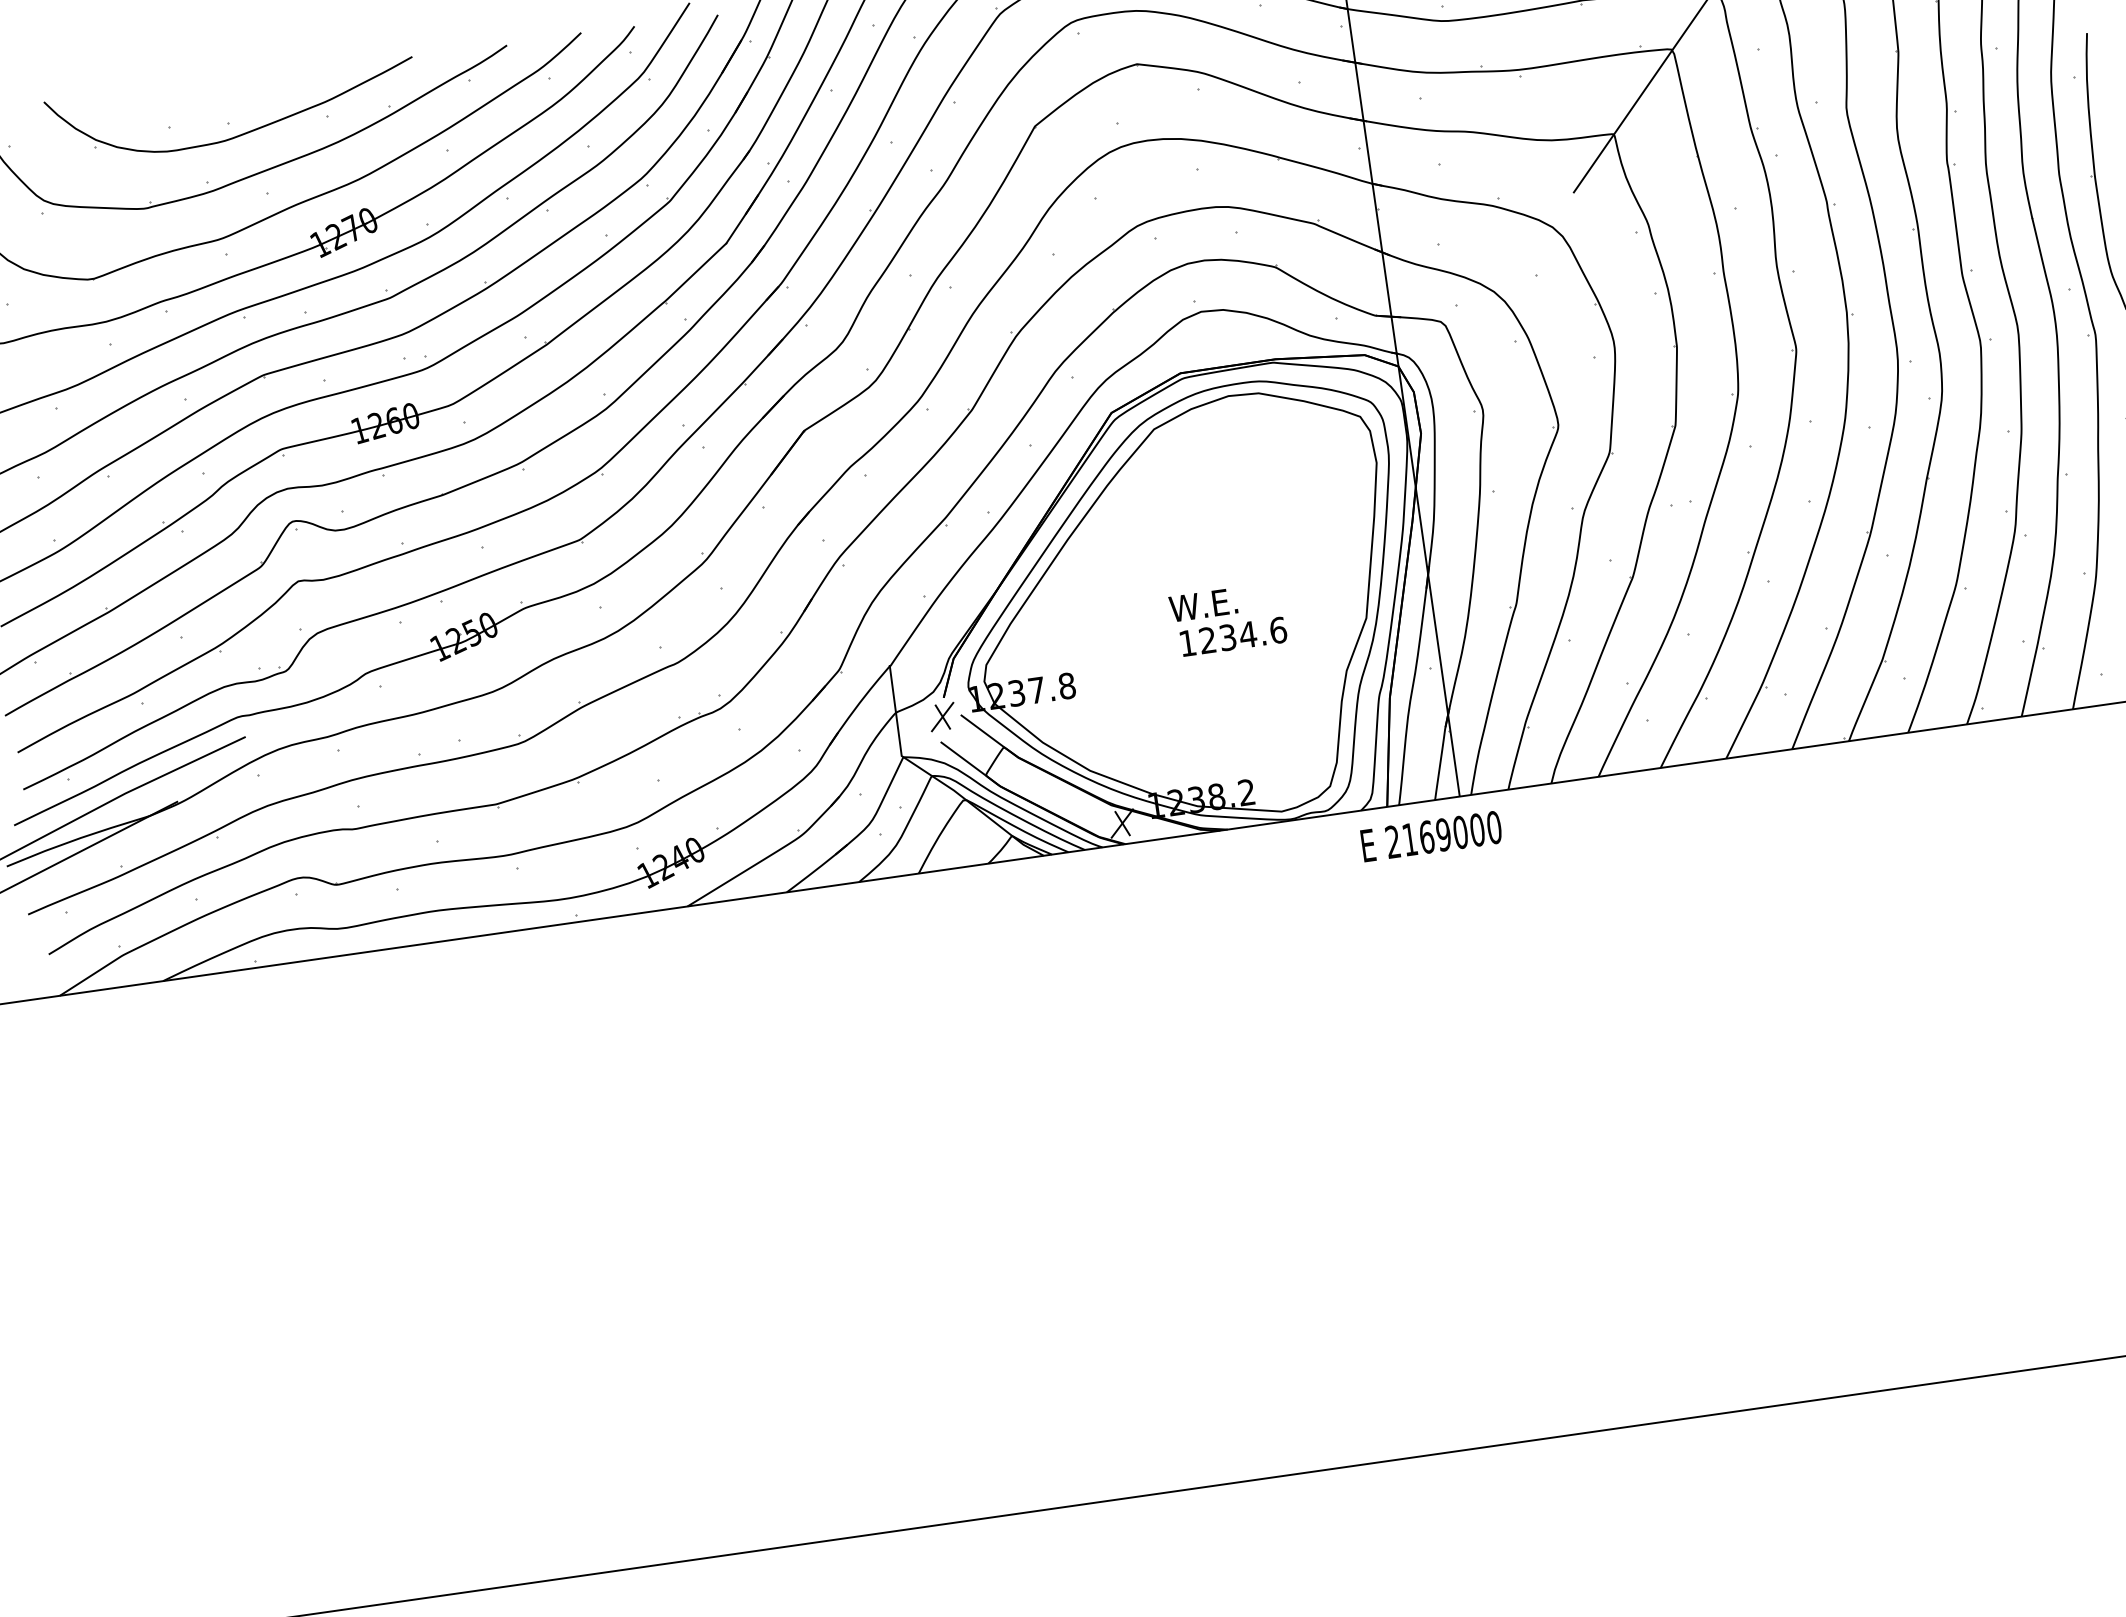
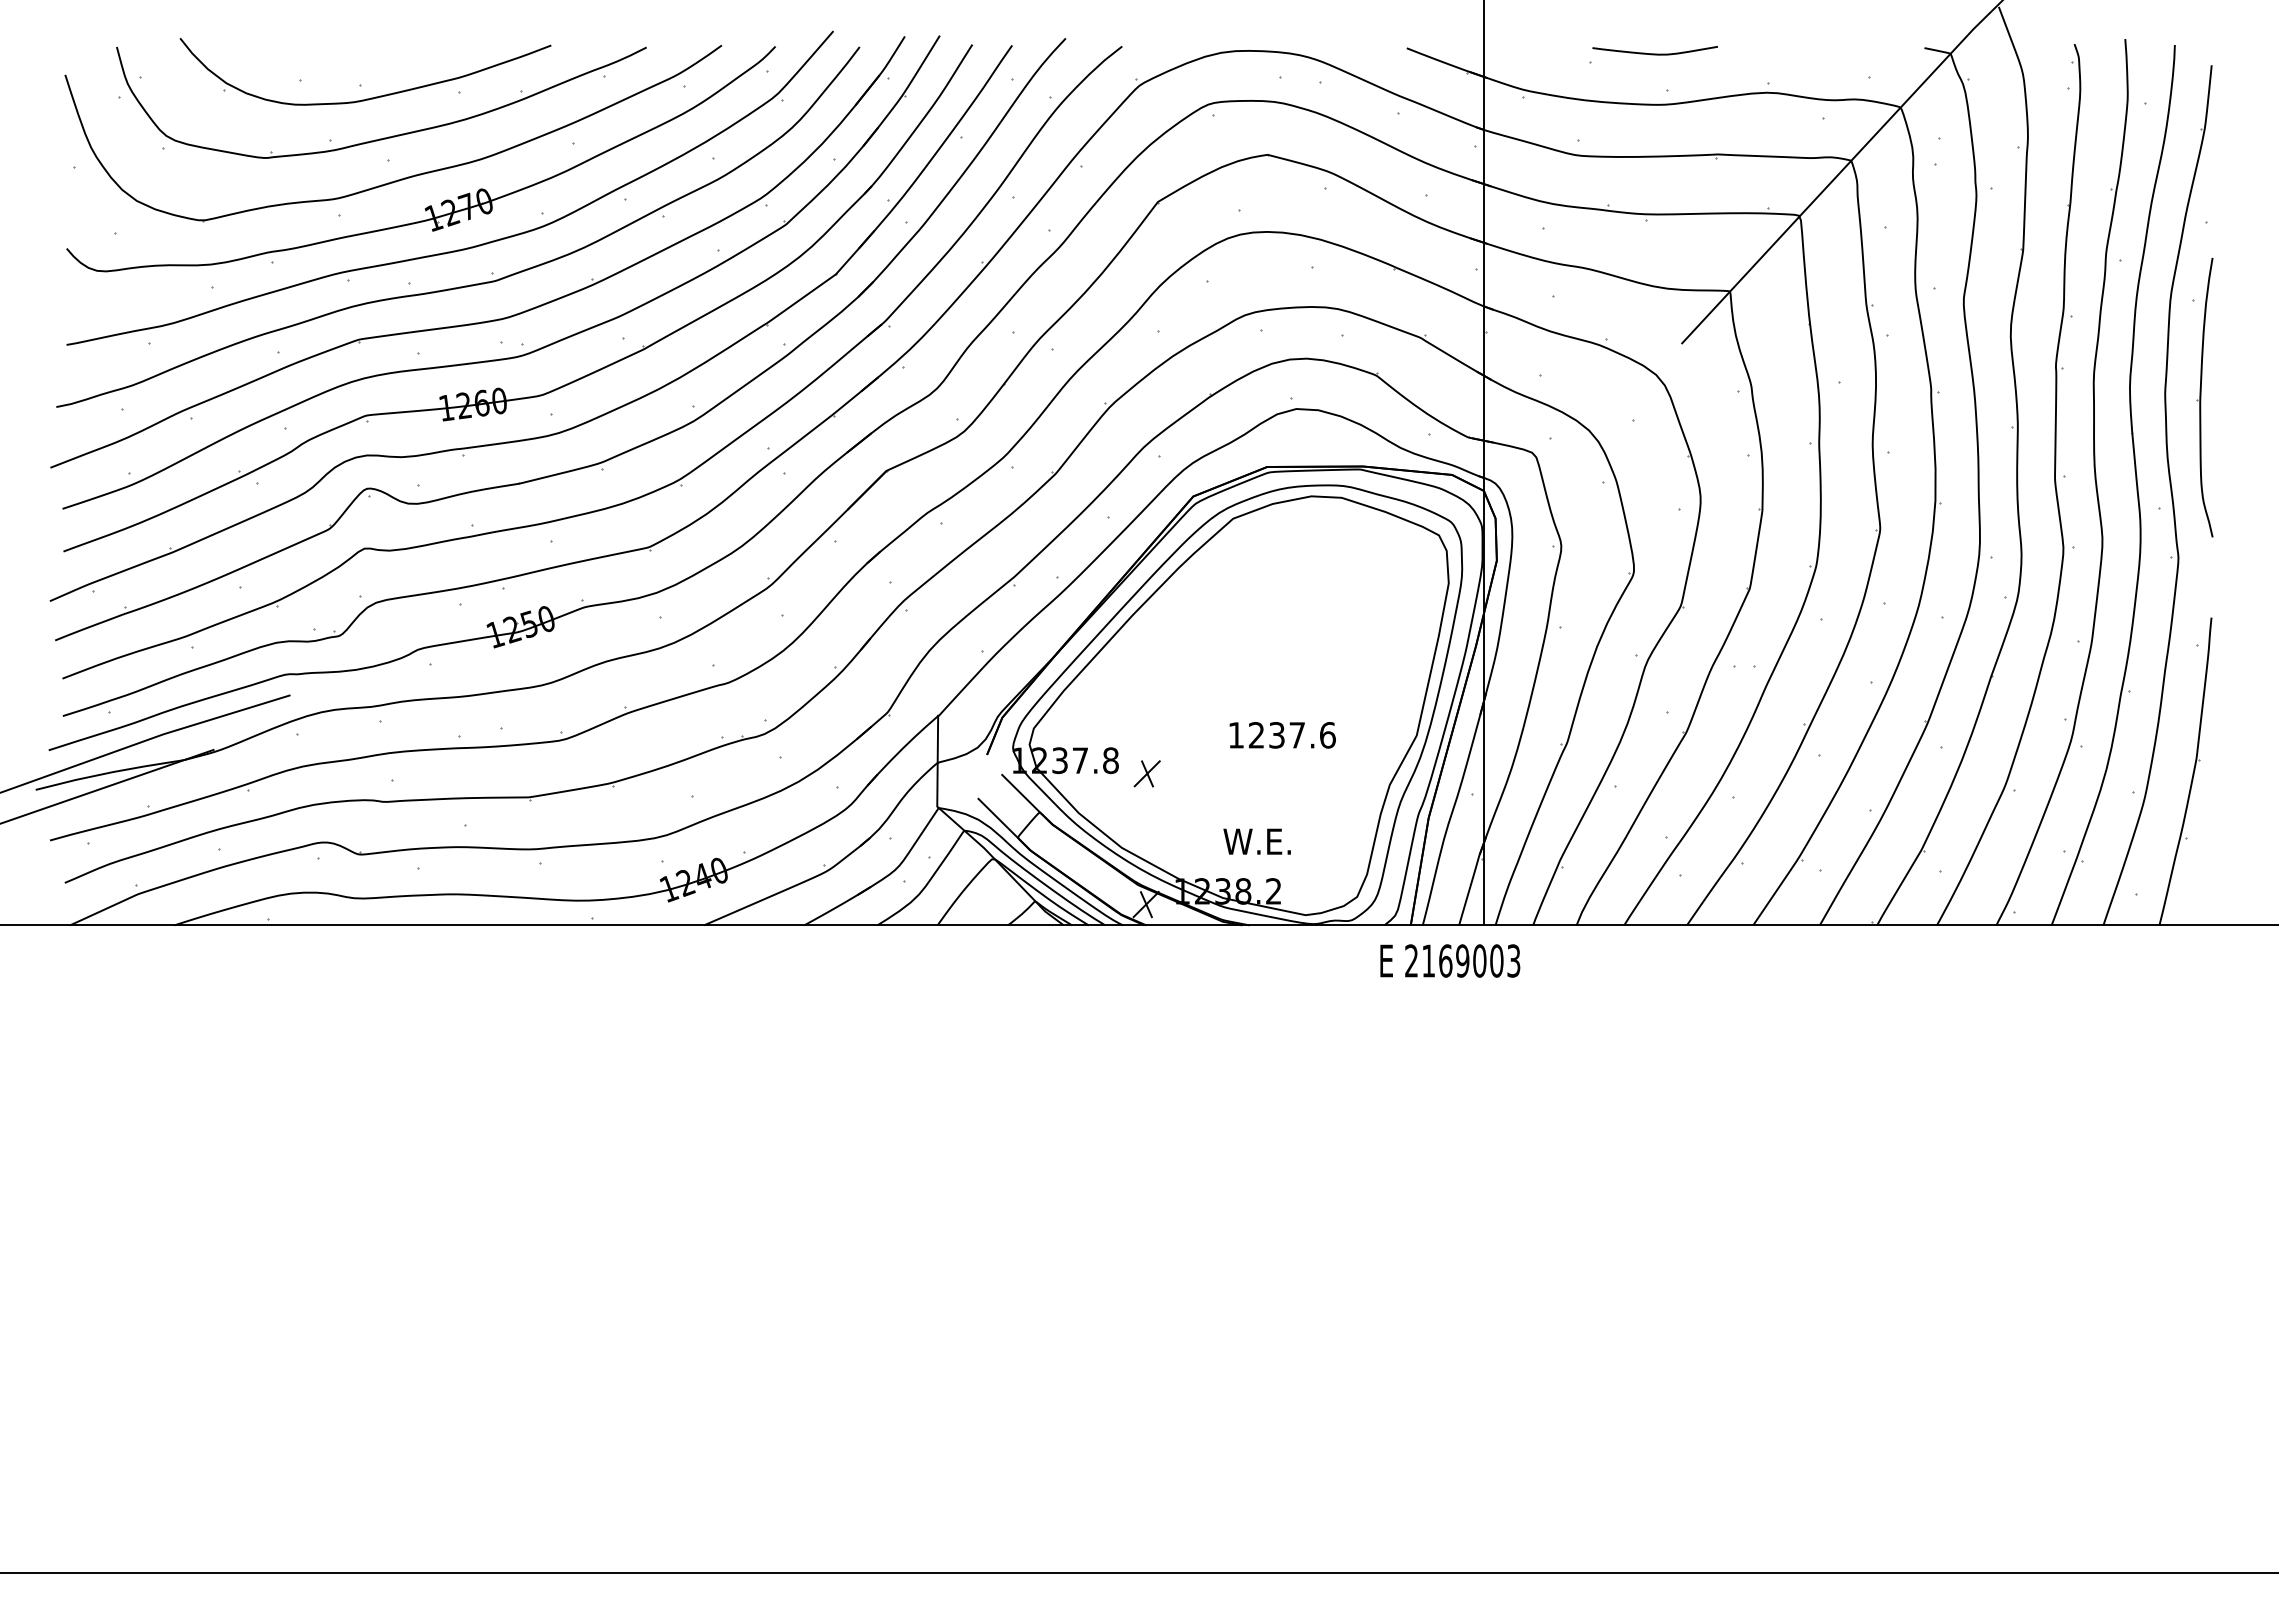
text: (1202, 604) -> (1256, 841), moved
text: (1247, 635) -> (1296, 735), 1234.6 -> 1237.6
part: (941, 716) -> (1146, 773), moved
text: (1493, 827) -> (1513, 960), 2169000 -> 2169003

